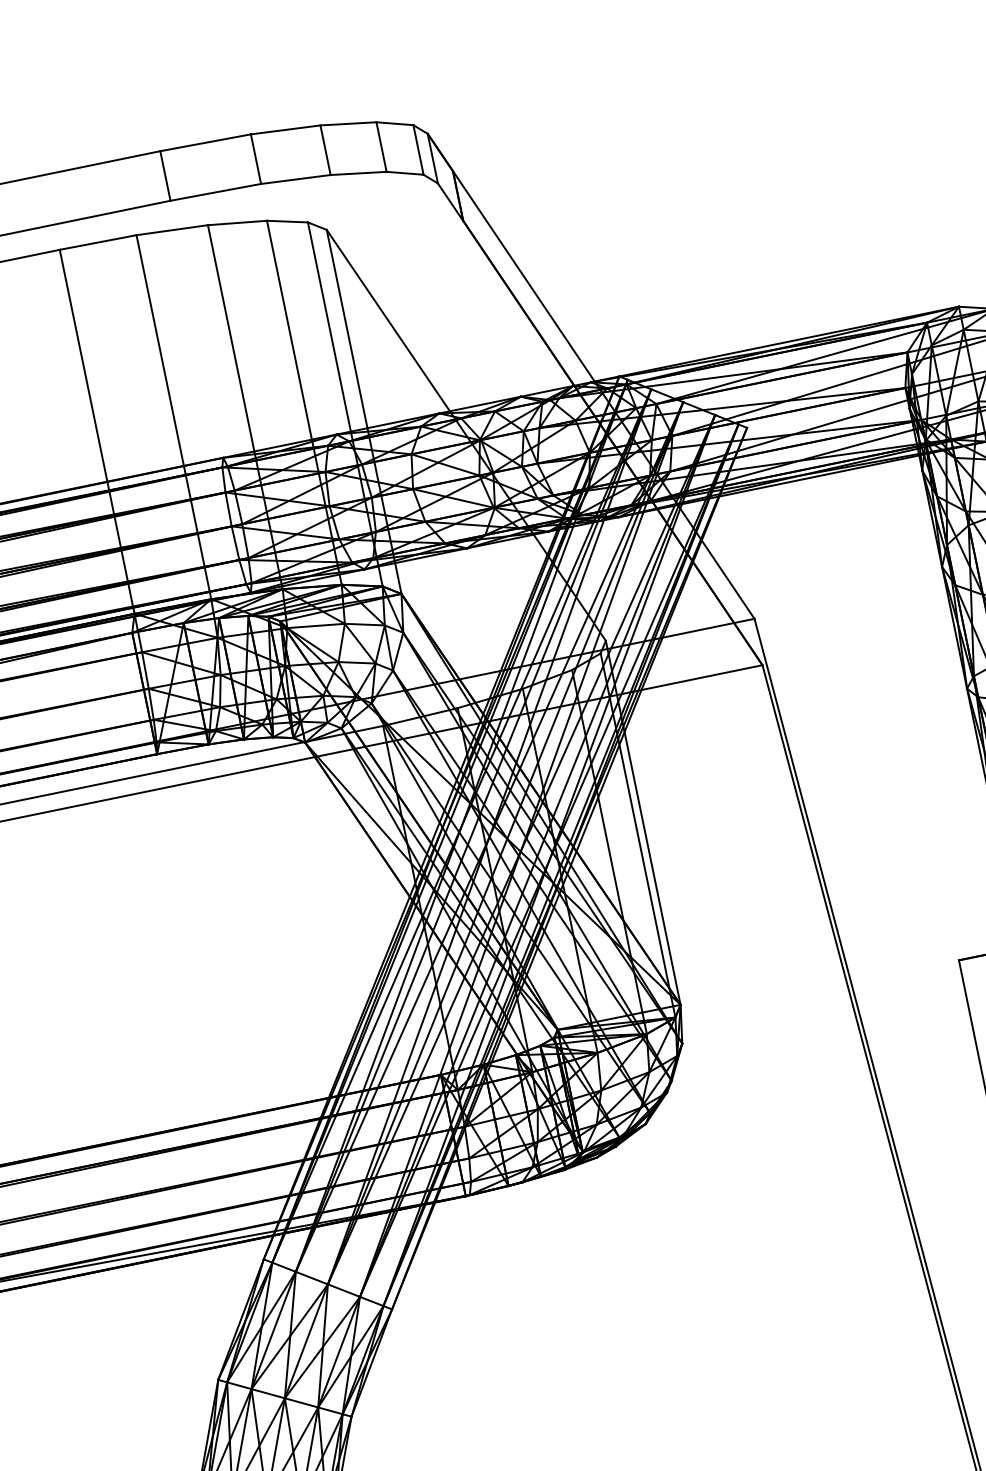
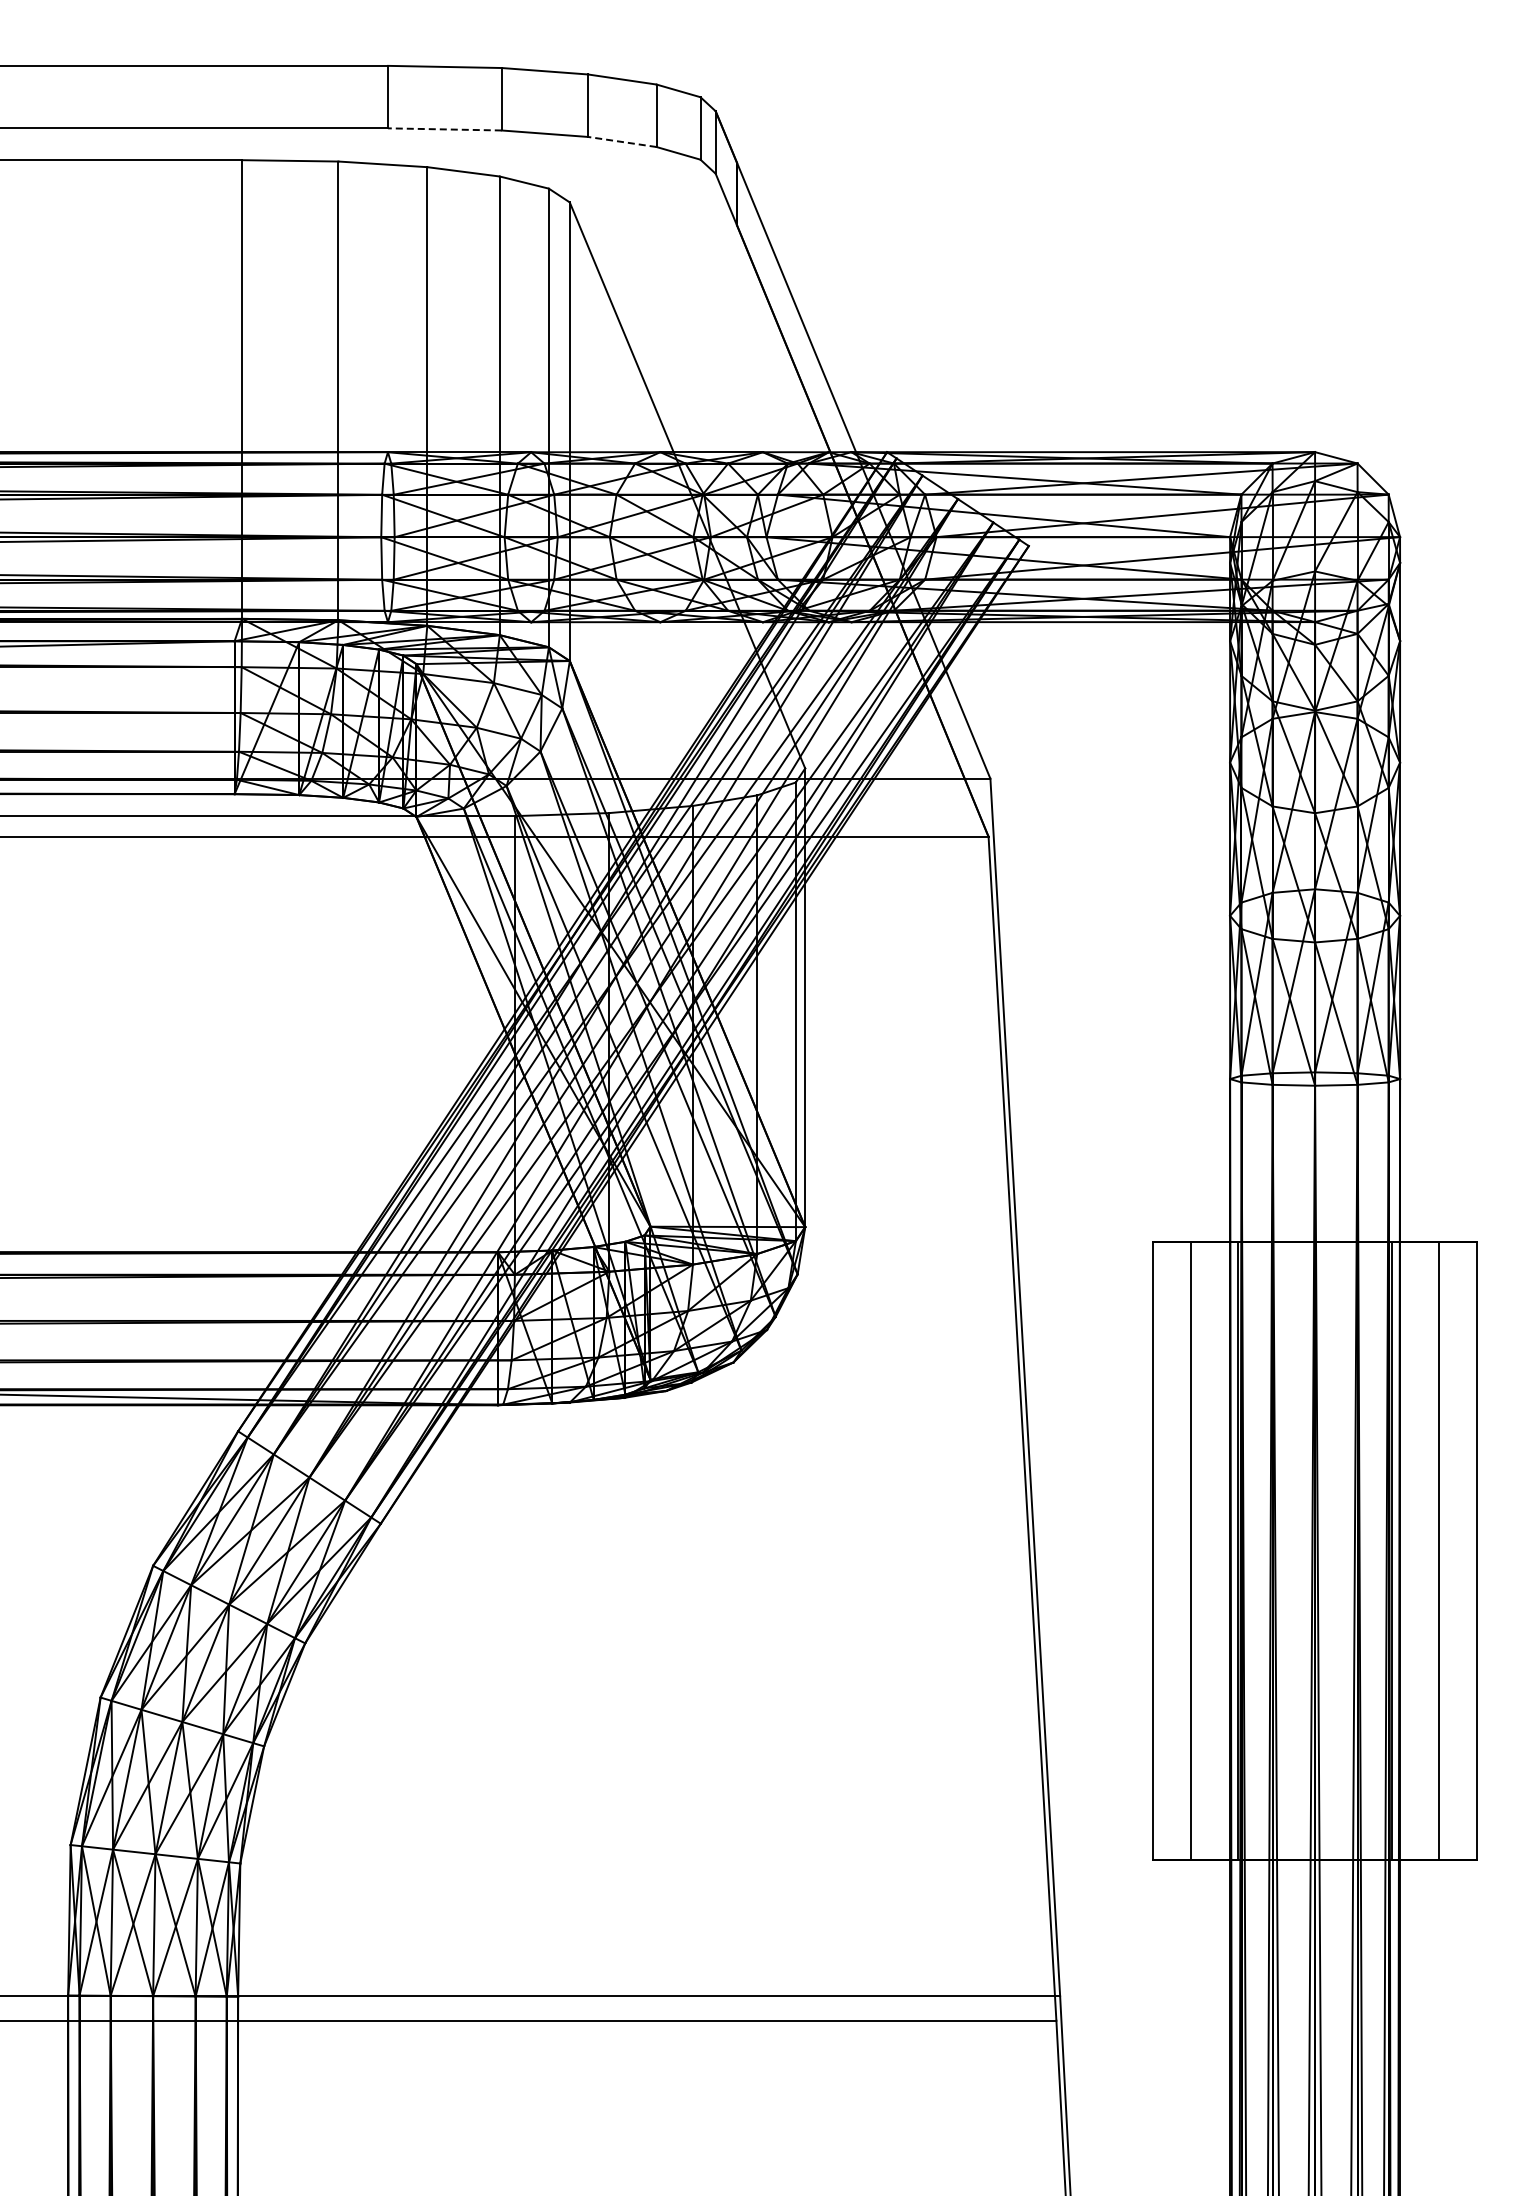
line: (358, 173) -> (622, 141), solid -> dashed
line: (215, 192) -> (444, 129), solid -> dashed

